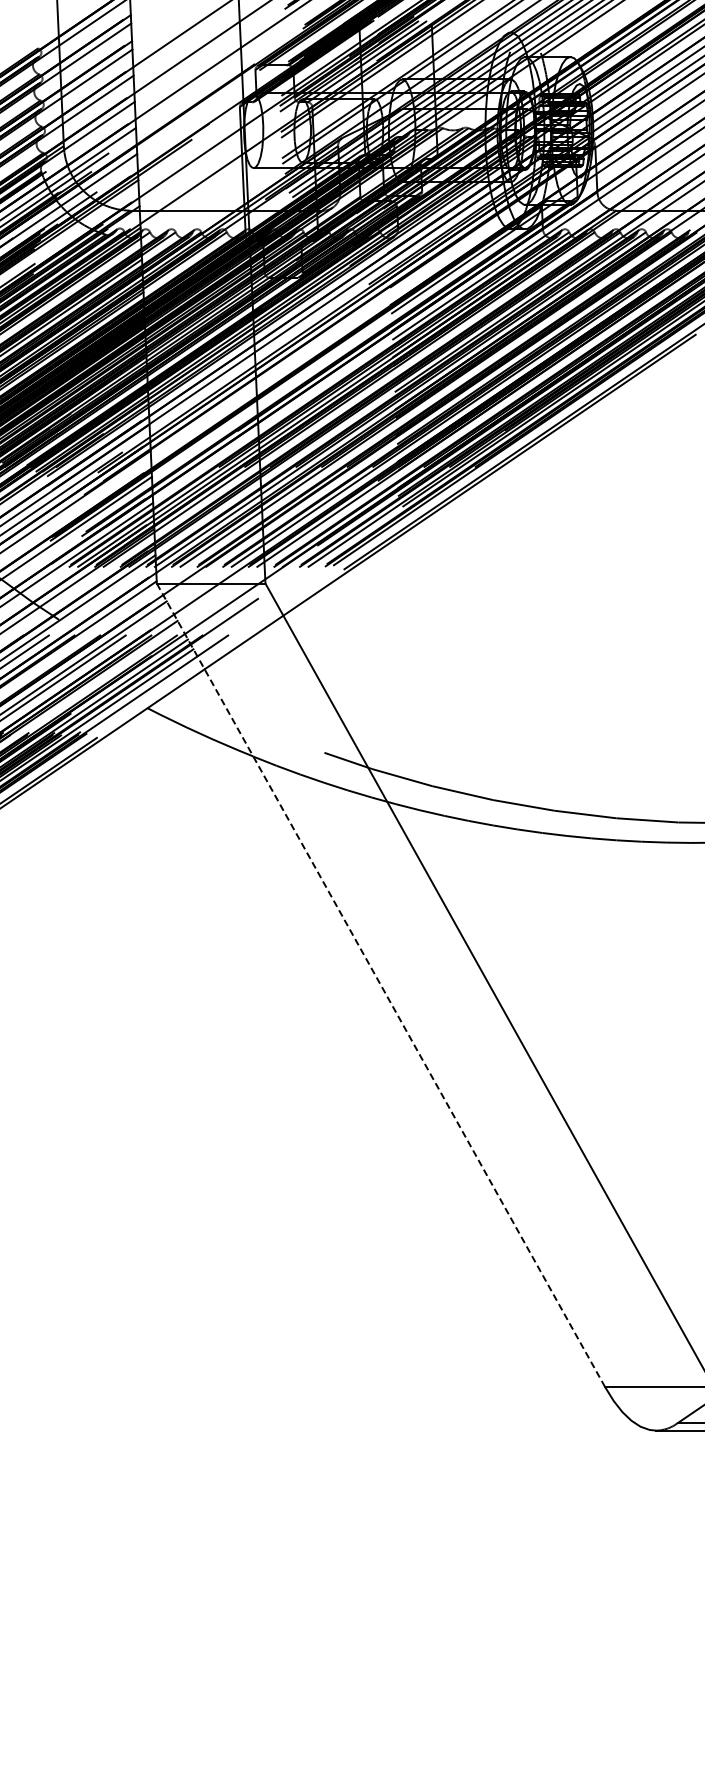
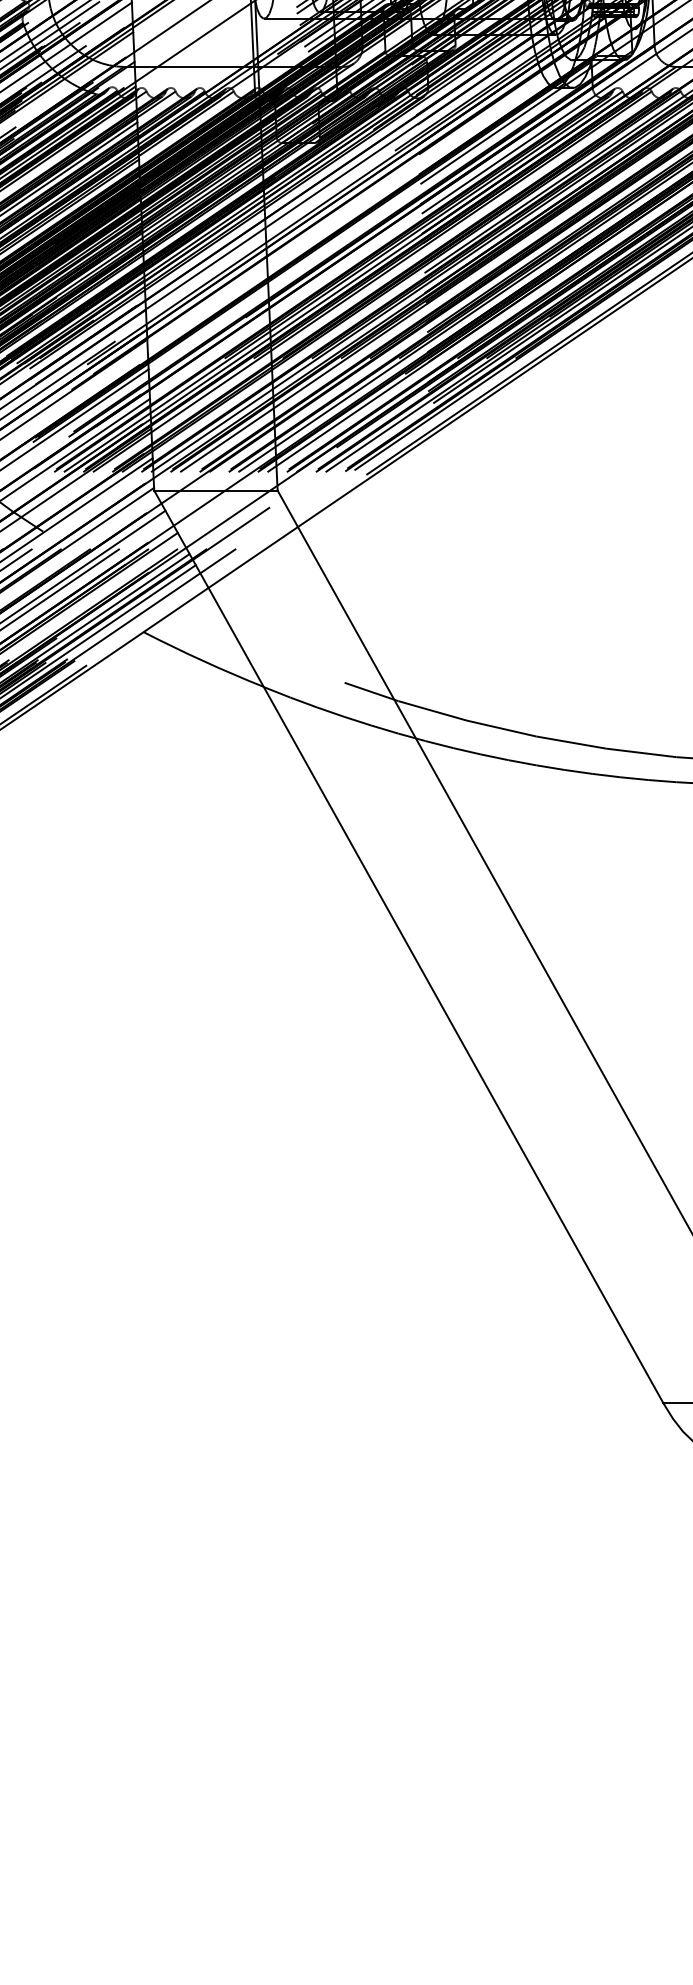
line: (380, 984) -> (408, 945), dashed -> solid

